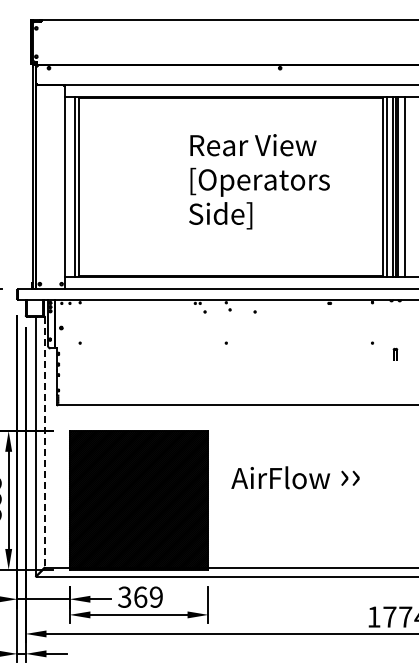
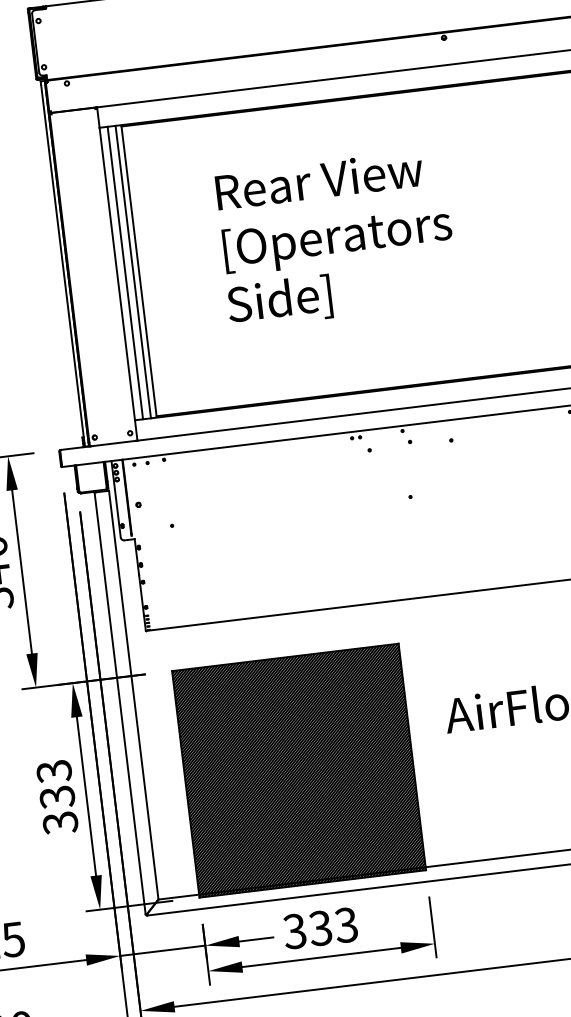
text: (259, 181) -> (336, 238), moved
line: (70, 186) -> (125, 272), added
line: (44, 443) -> (133, 696), dashed -> solid
text: (147, 596) -> (331, 925), 369 -> 333

